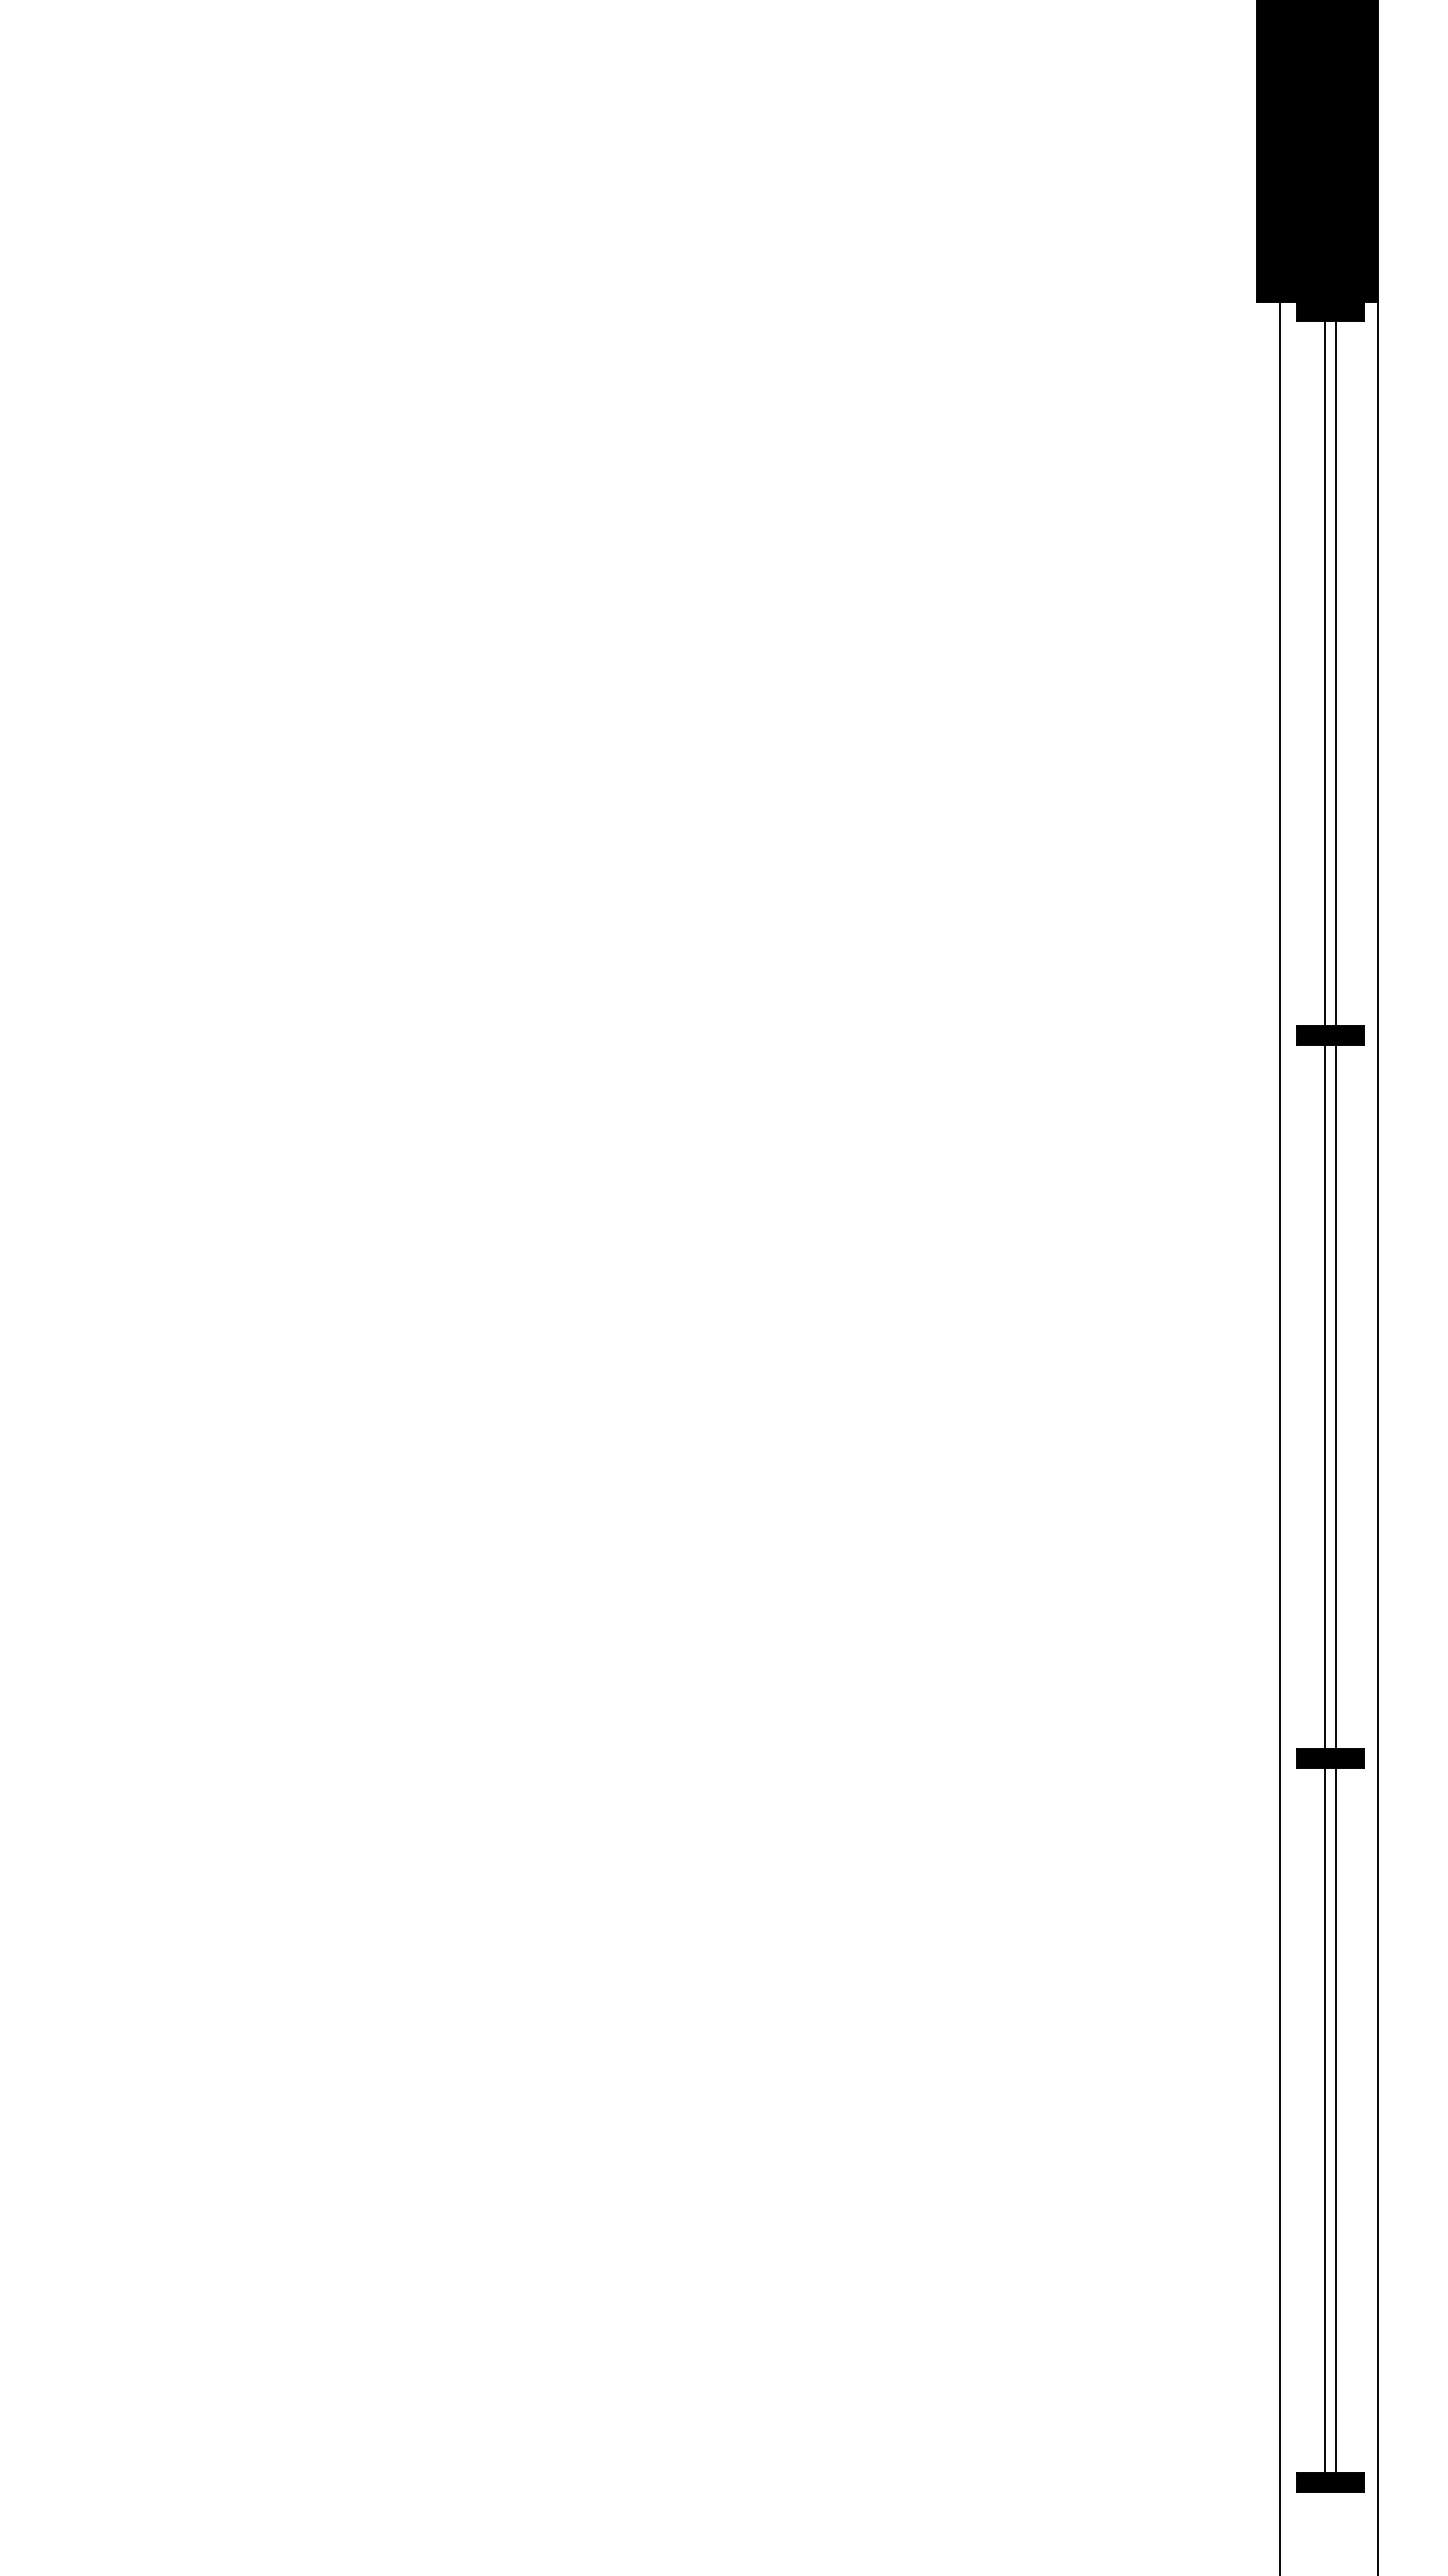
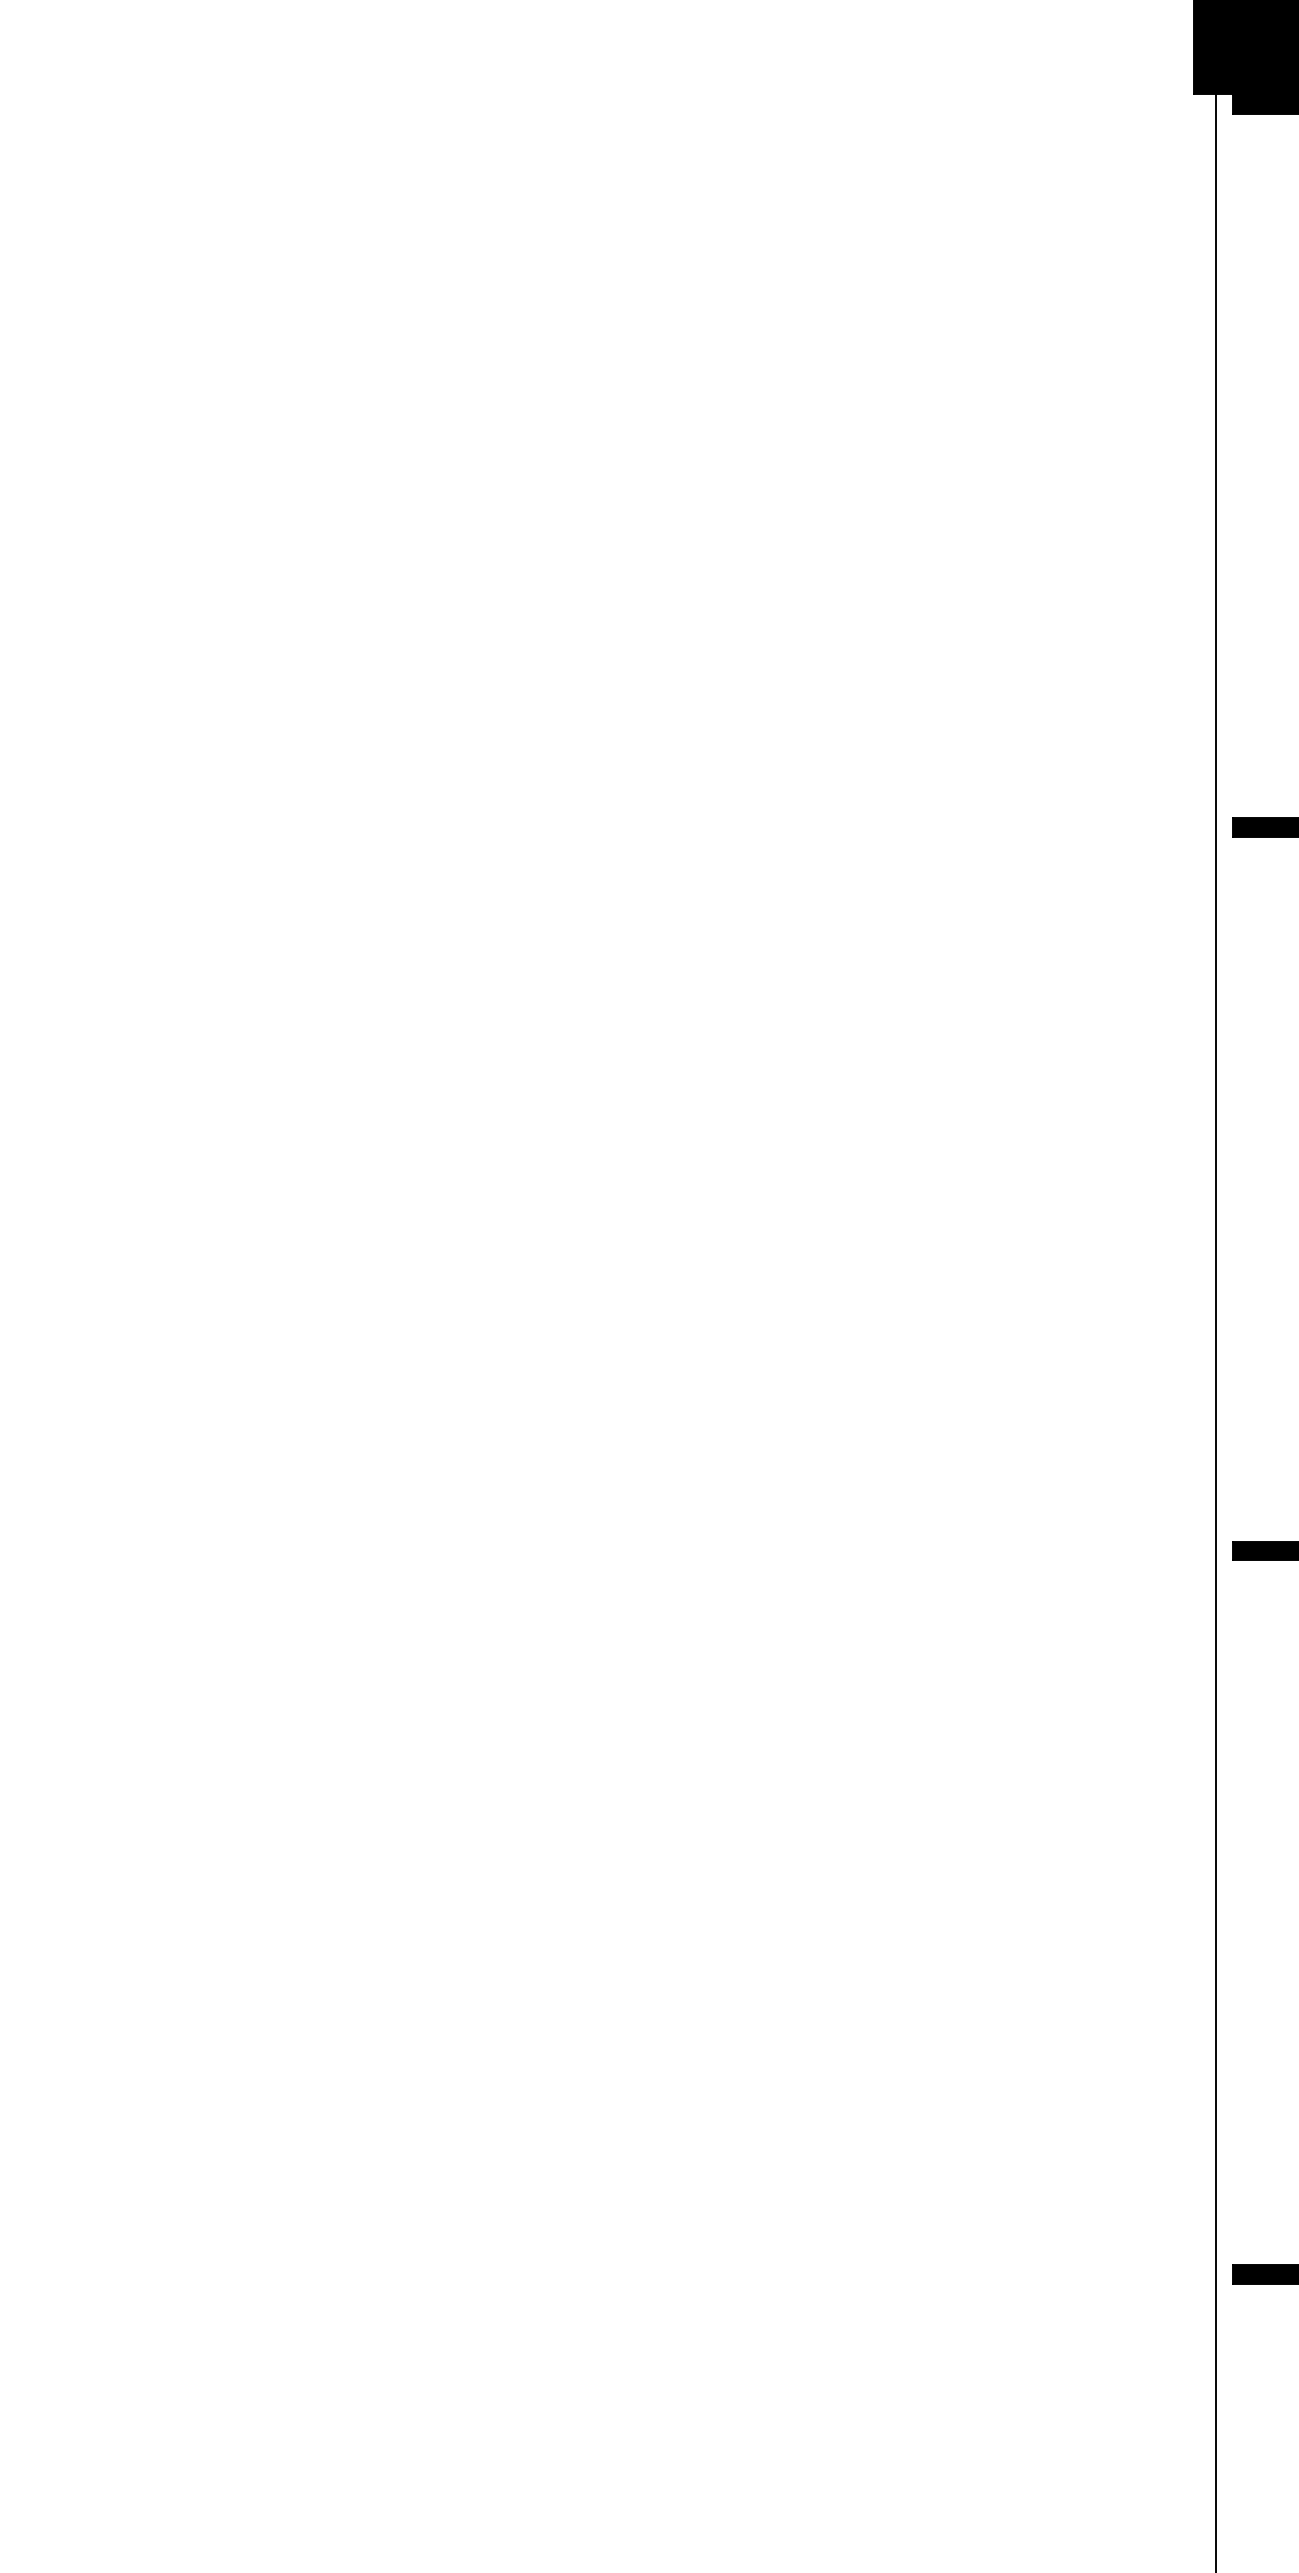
line: (1325, 673) -> (1261, 465), removed
line: (1335, 673) -> (1271, 465), removed
line: (1325, 1396) -> (1261, 1188), removed
line: (1335, 1396) -> (1271, 1188), removed
line: (1325, 2120) -> (1261, 1912), removed
line: (1335, 2120) -> (1271, 1912), removed

